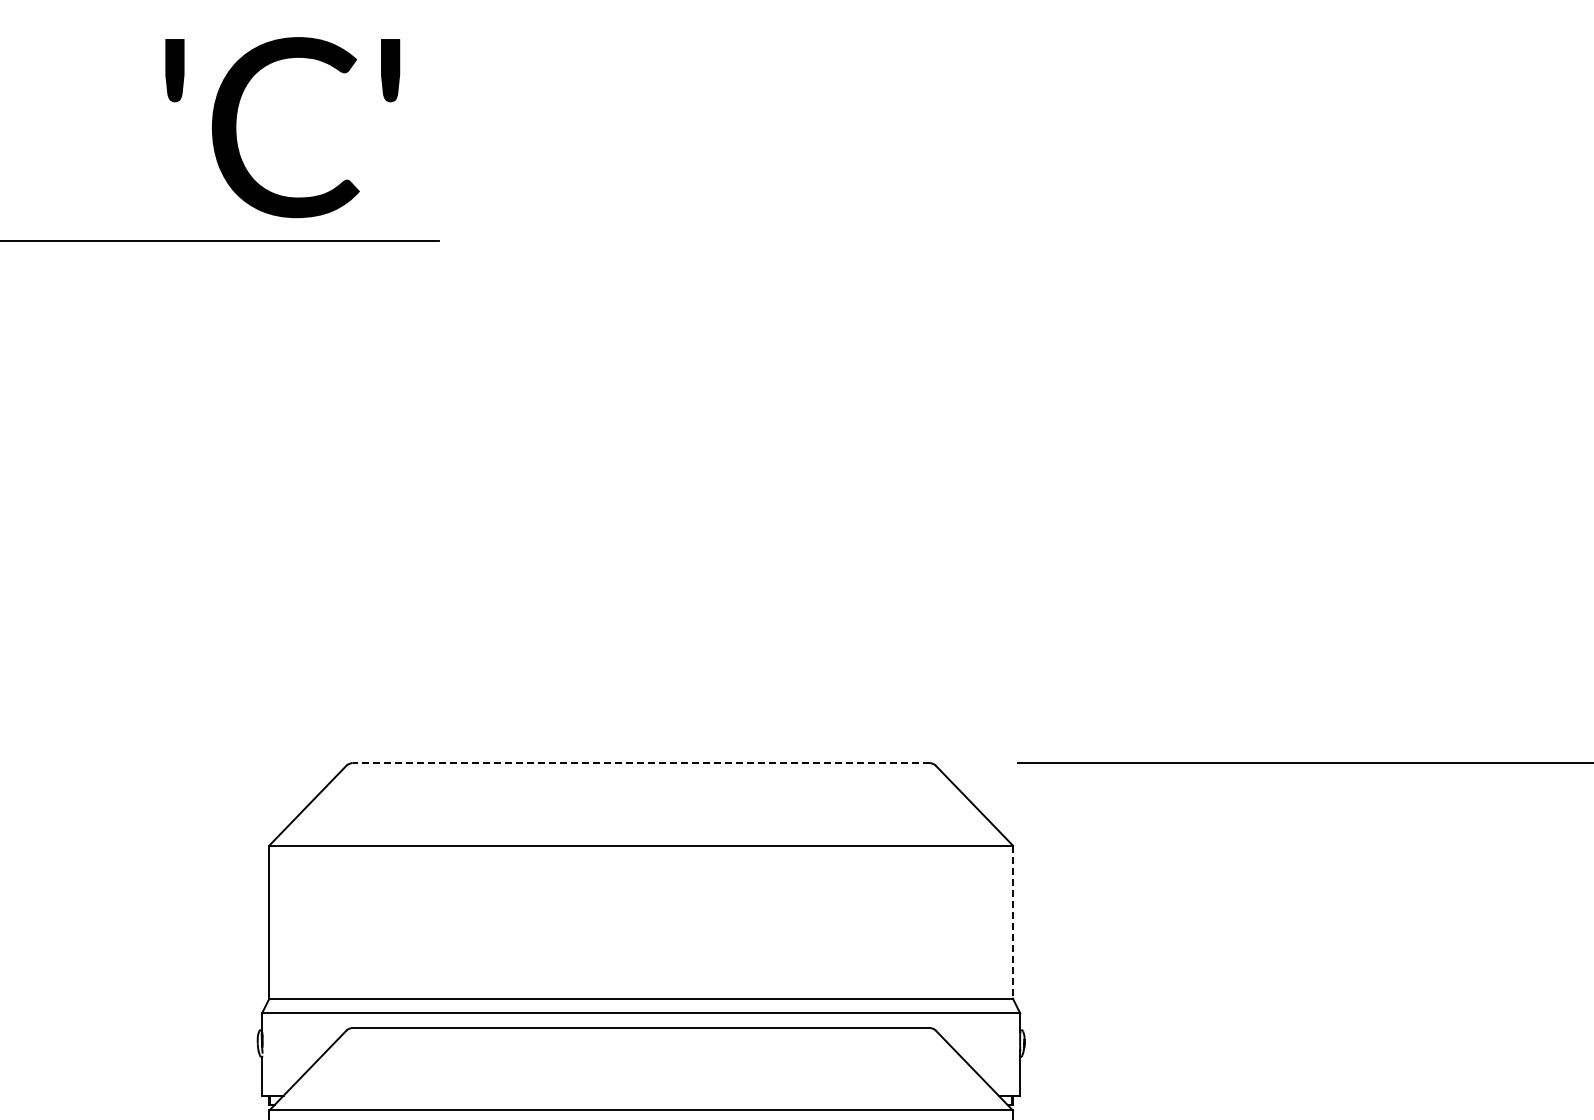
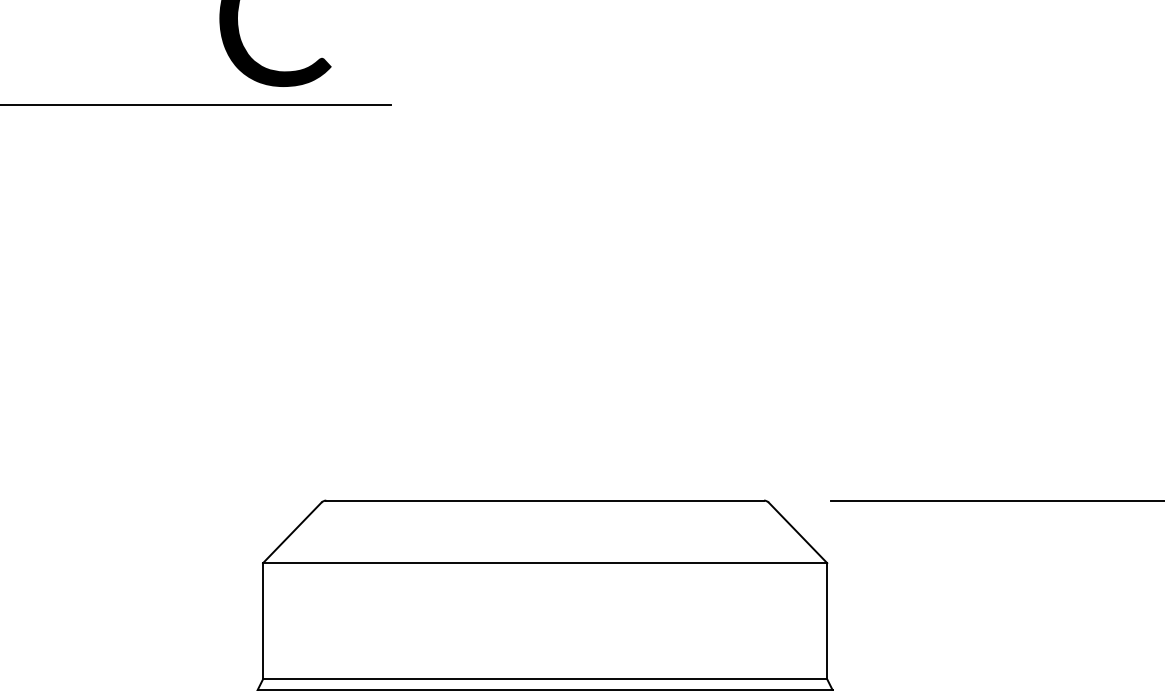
line: (640, 763) -> (544, 500), dashed -> solid
line: (1012, 922) -> (826, 621), dashed -> solid

